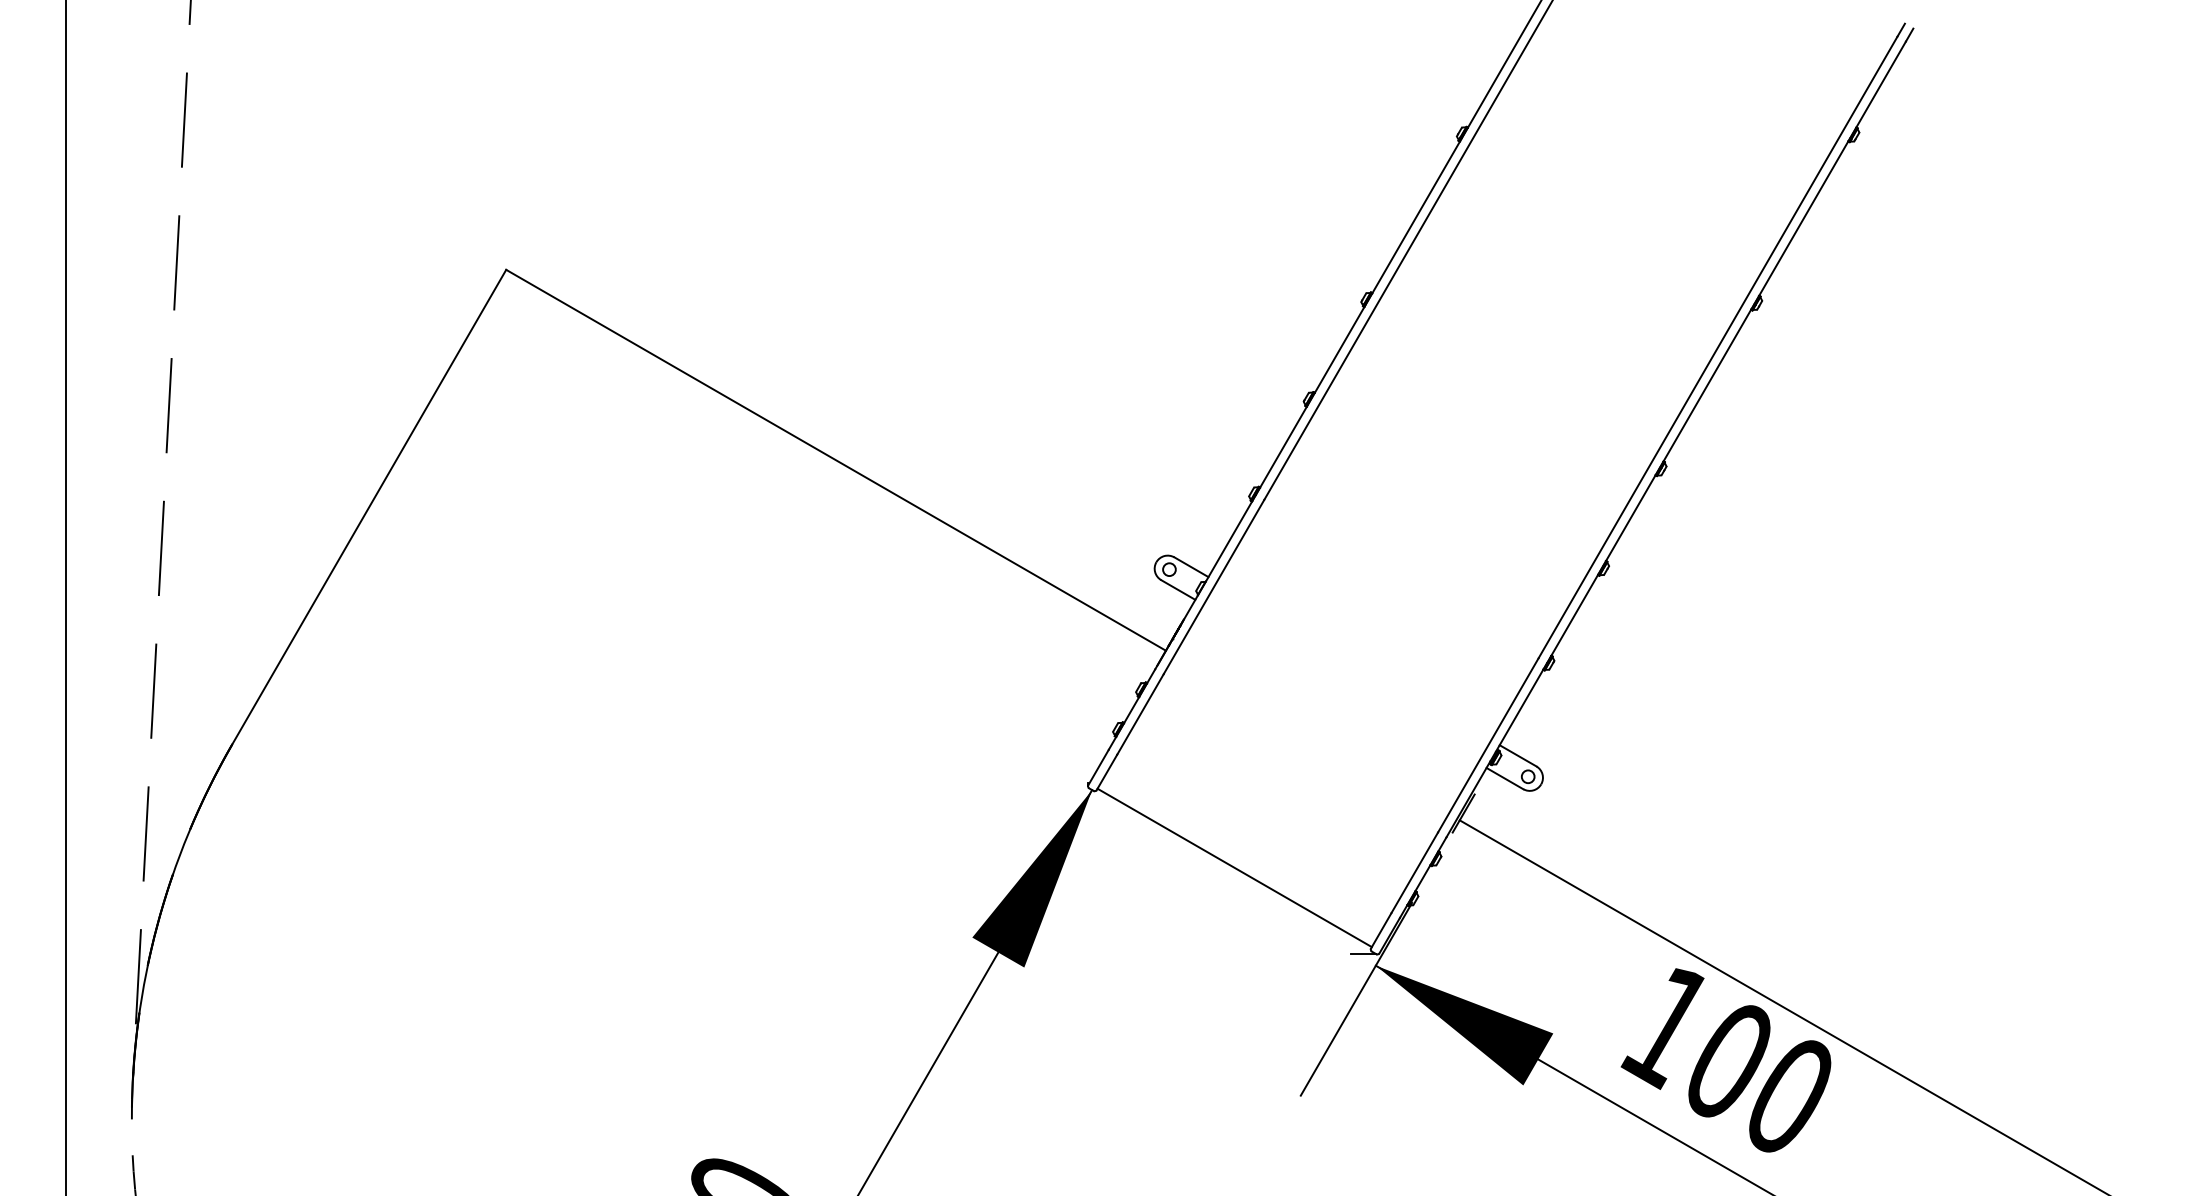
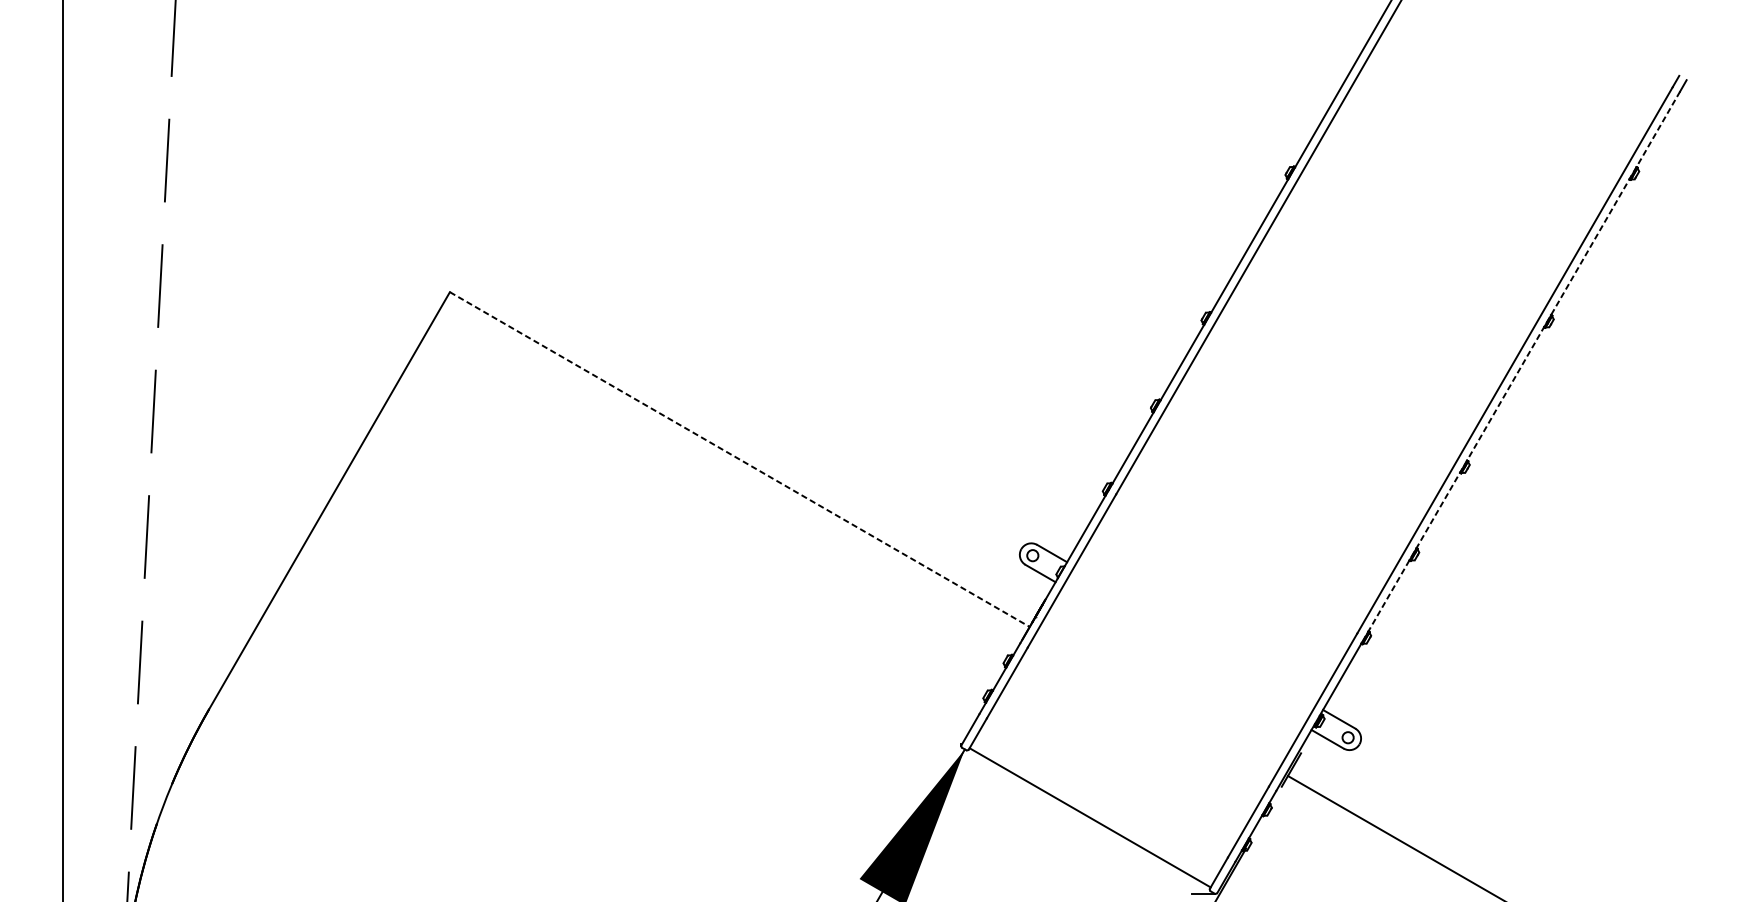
line: (1726, 352) -> (1522, 364), solid -> dashed
line: (836, 460) -> (740, 459), solid -> dashed

